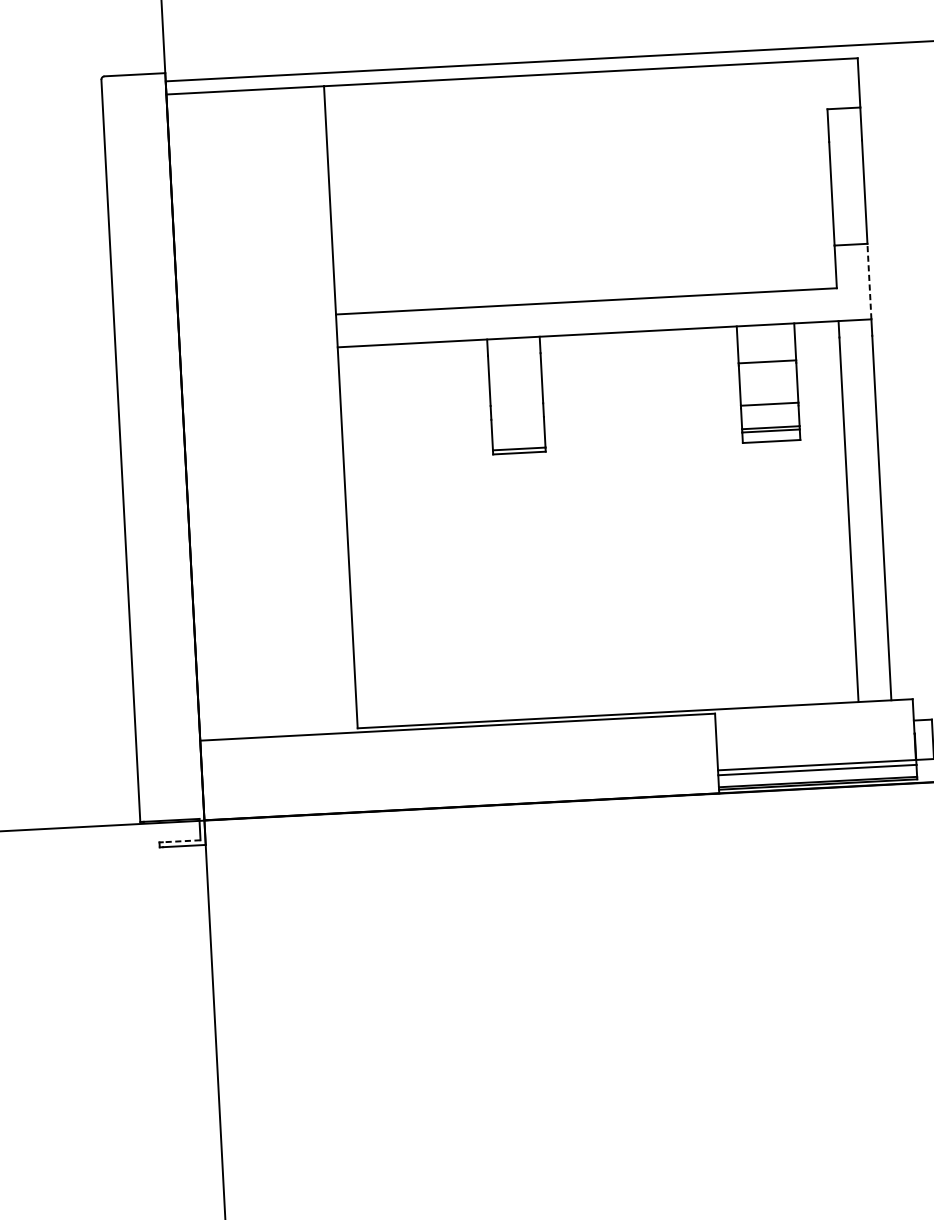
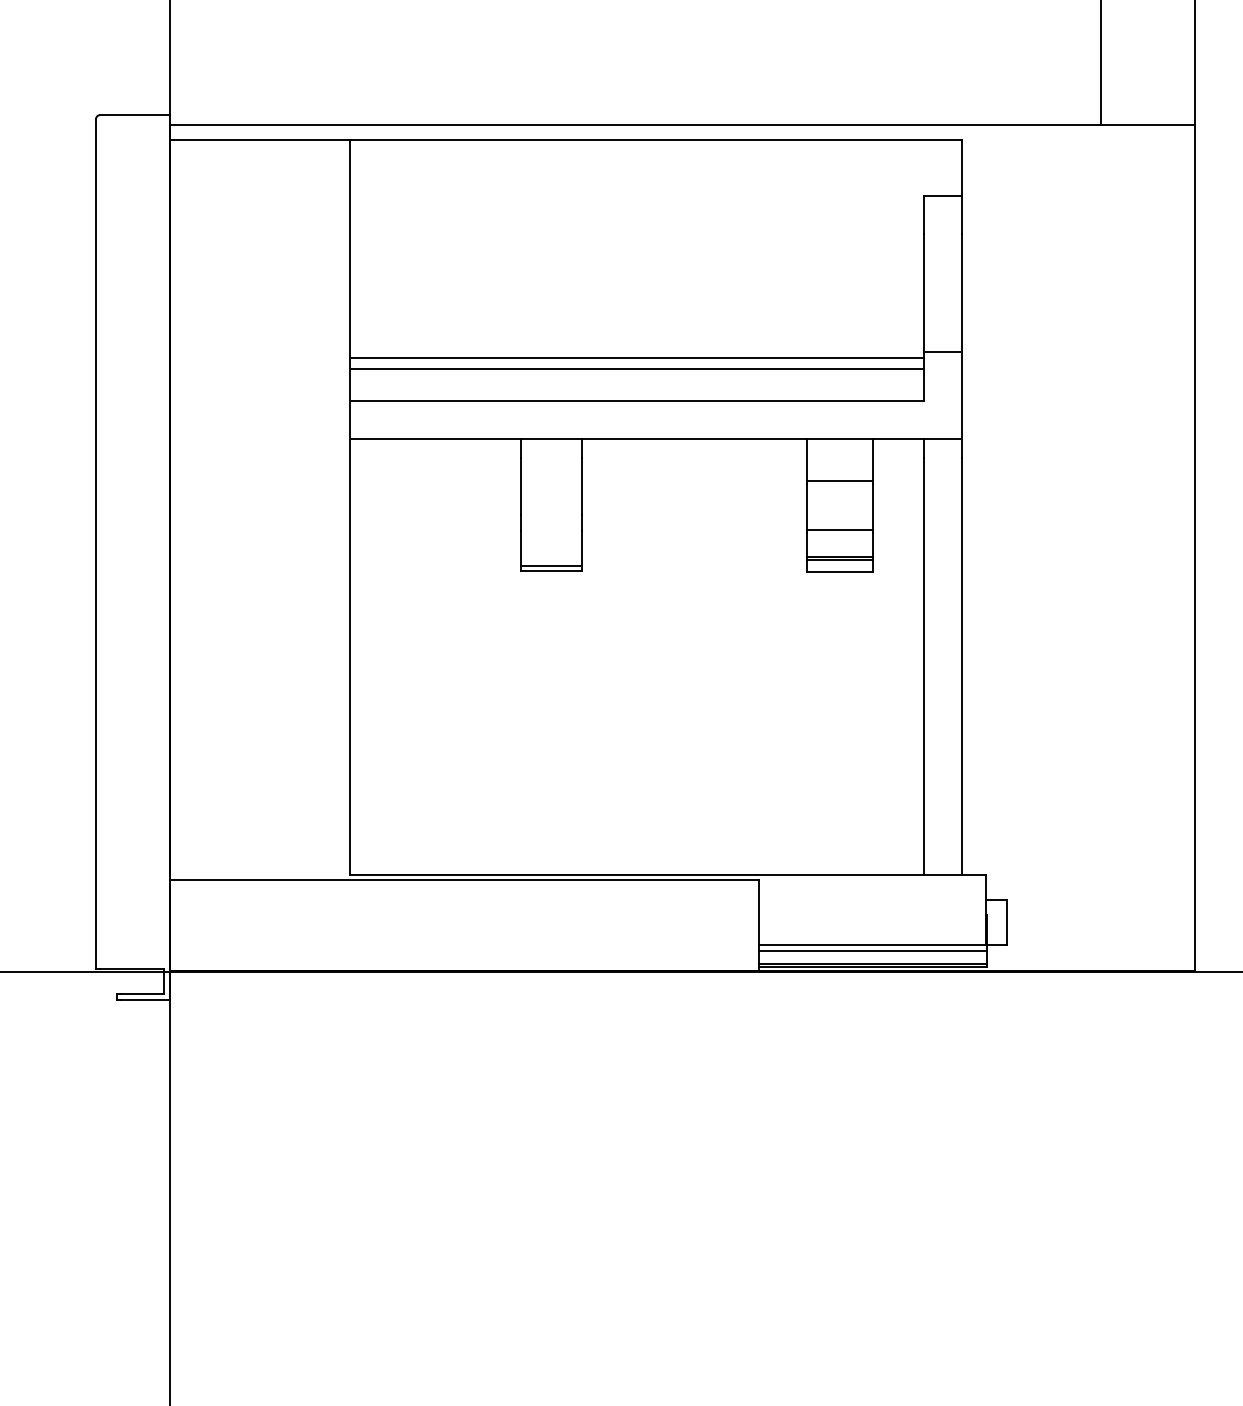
line: (584, 263) -> (637, 357), added
line: (585, 273) -> (637, 369), added
line: (869, 281) -> (961, 395), dashed -> solid
line: (181, 840) -> (142, 993), dashed -> solid

